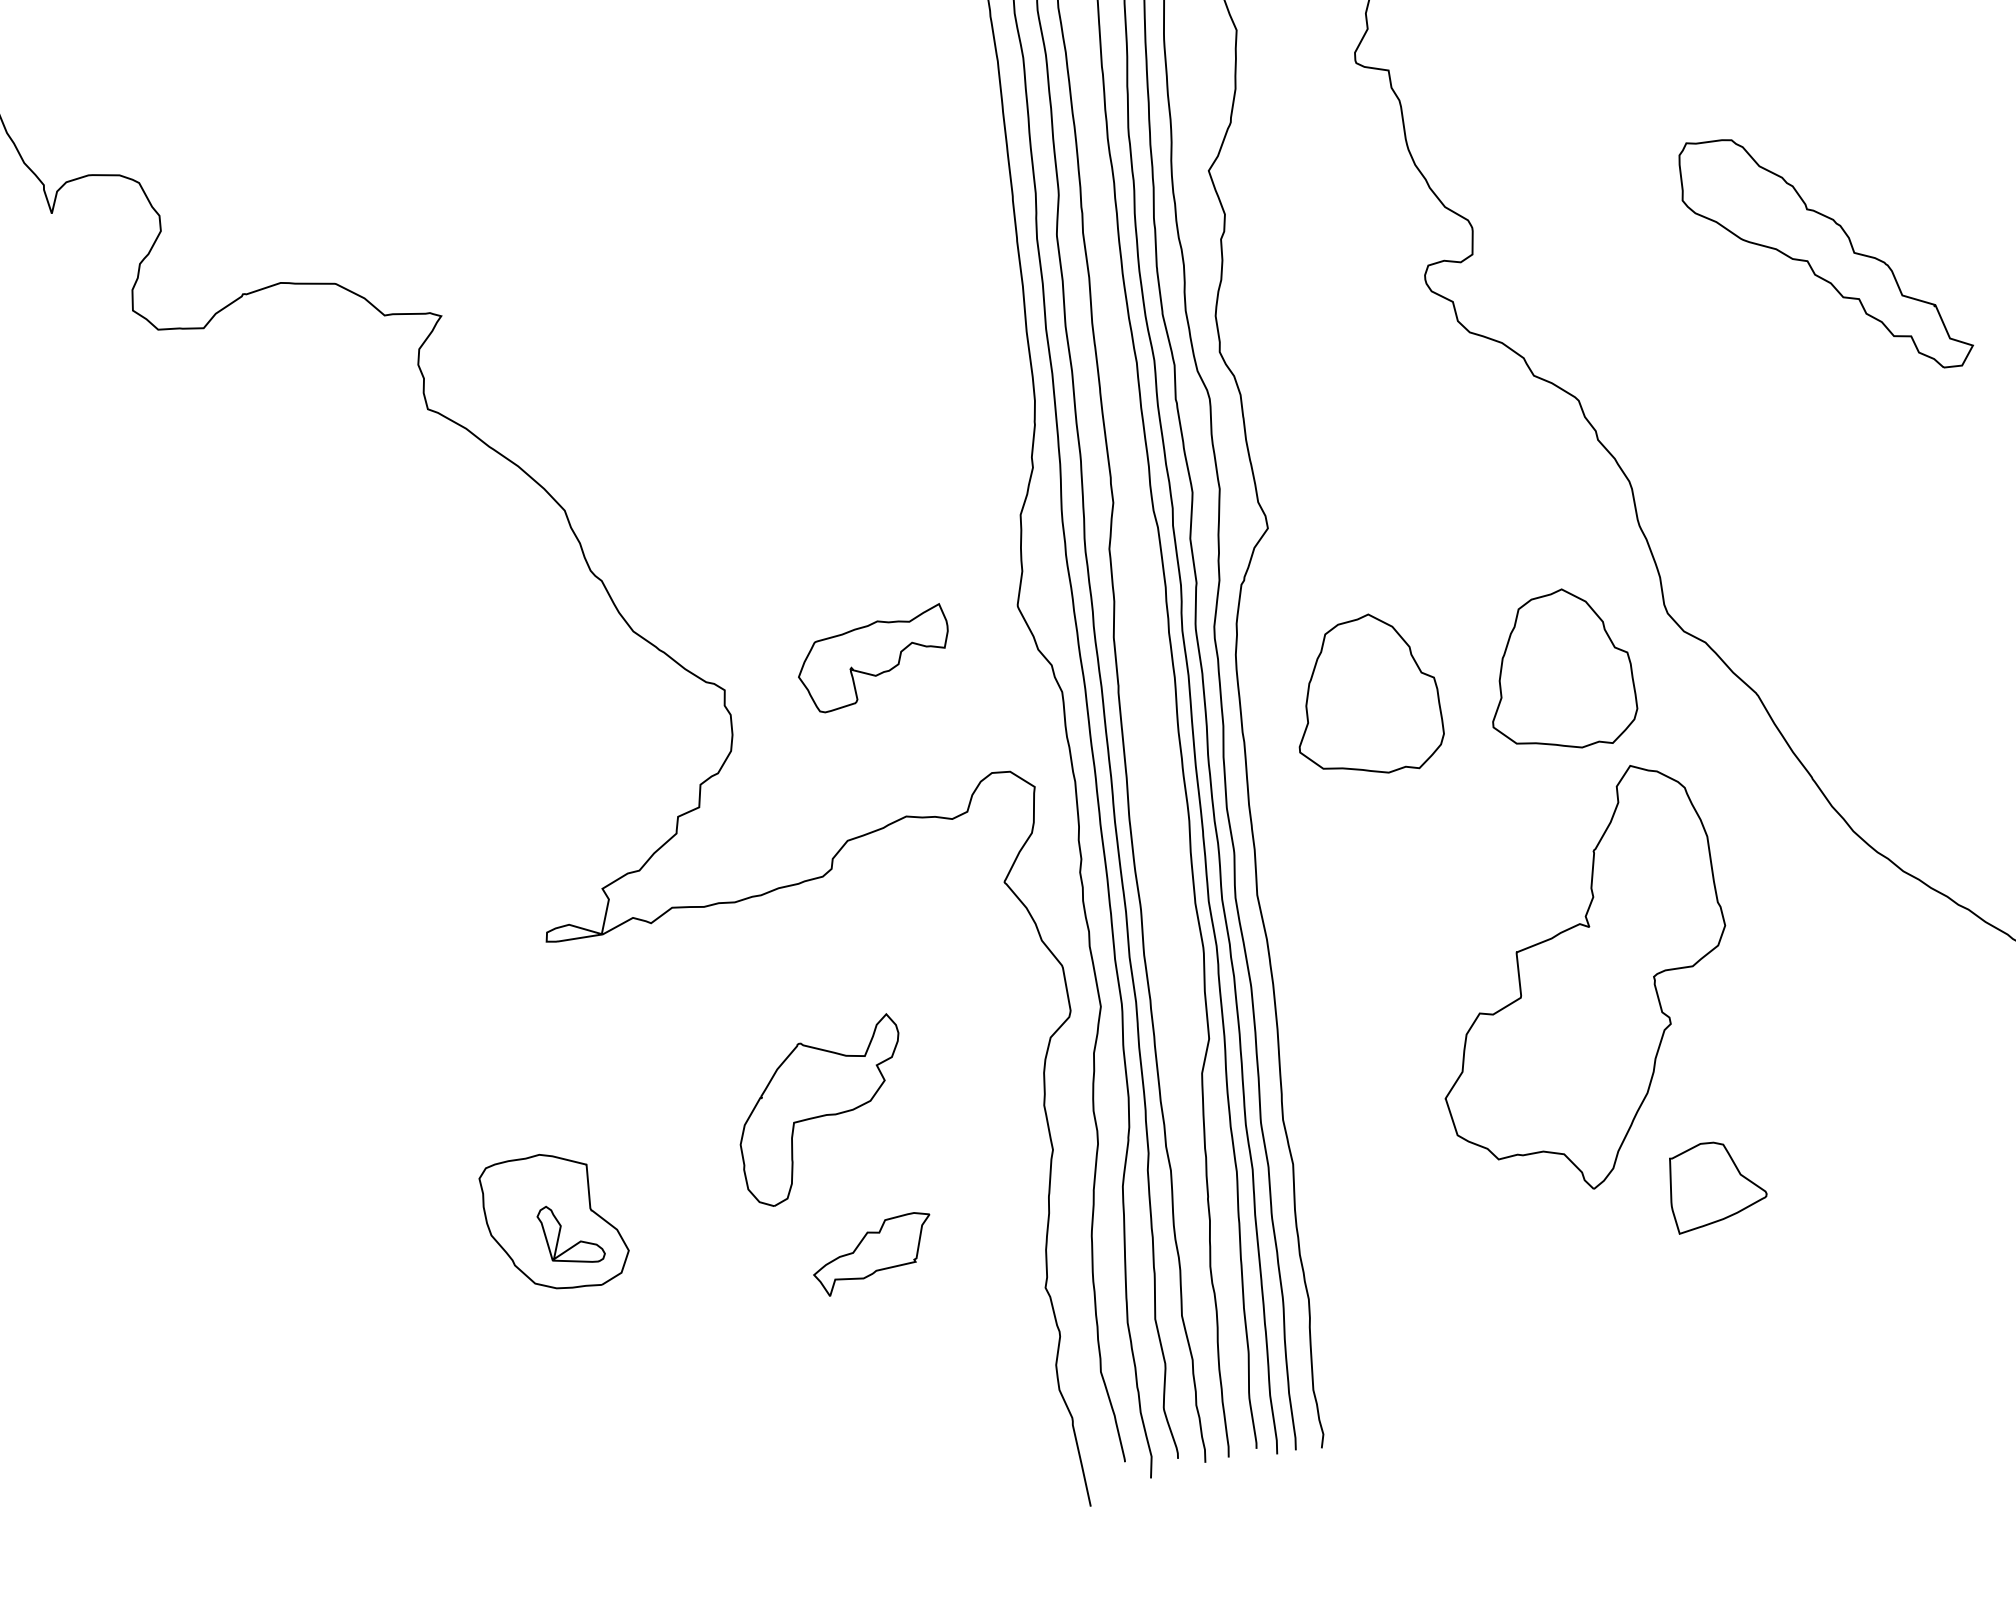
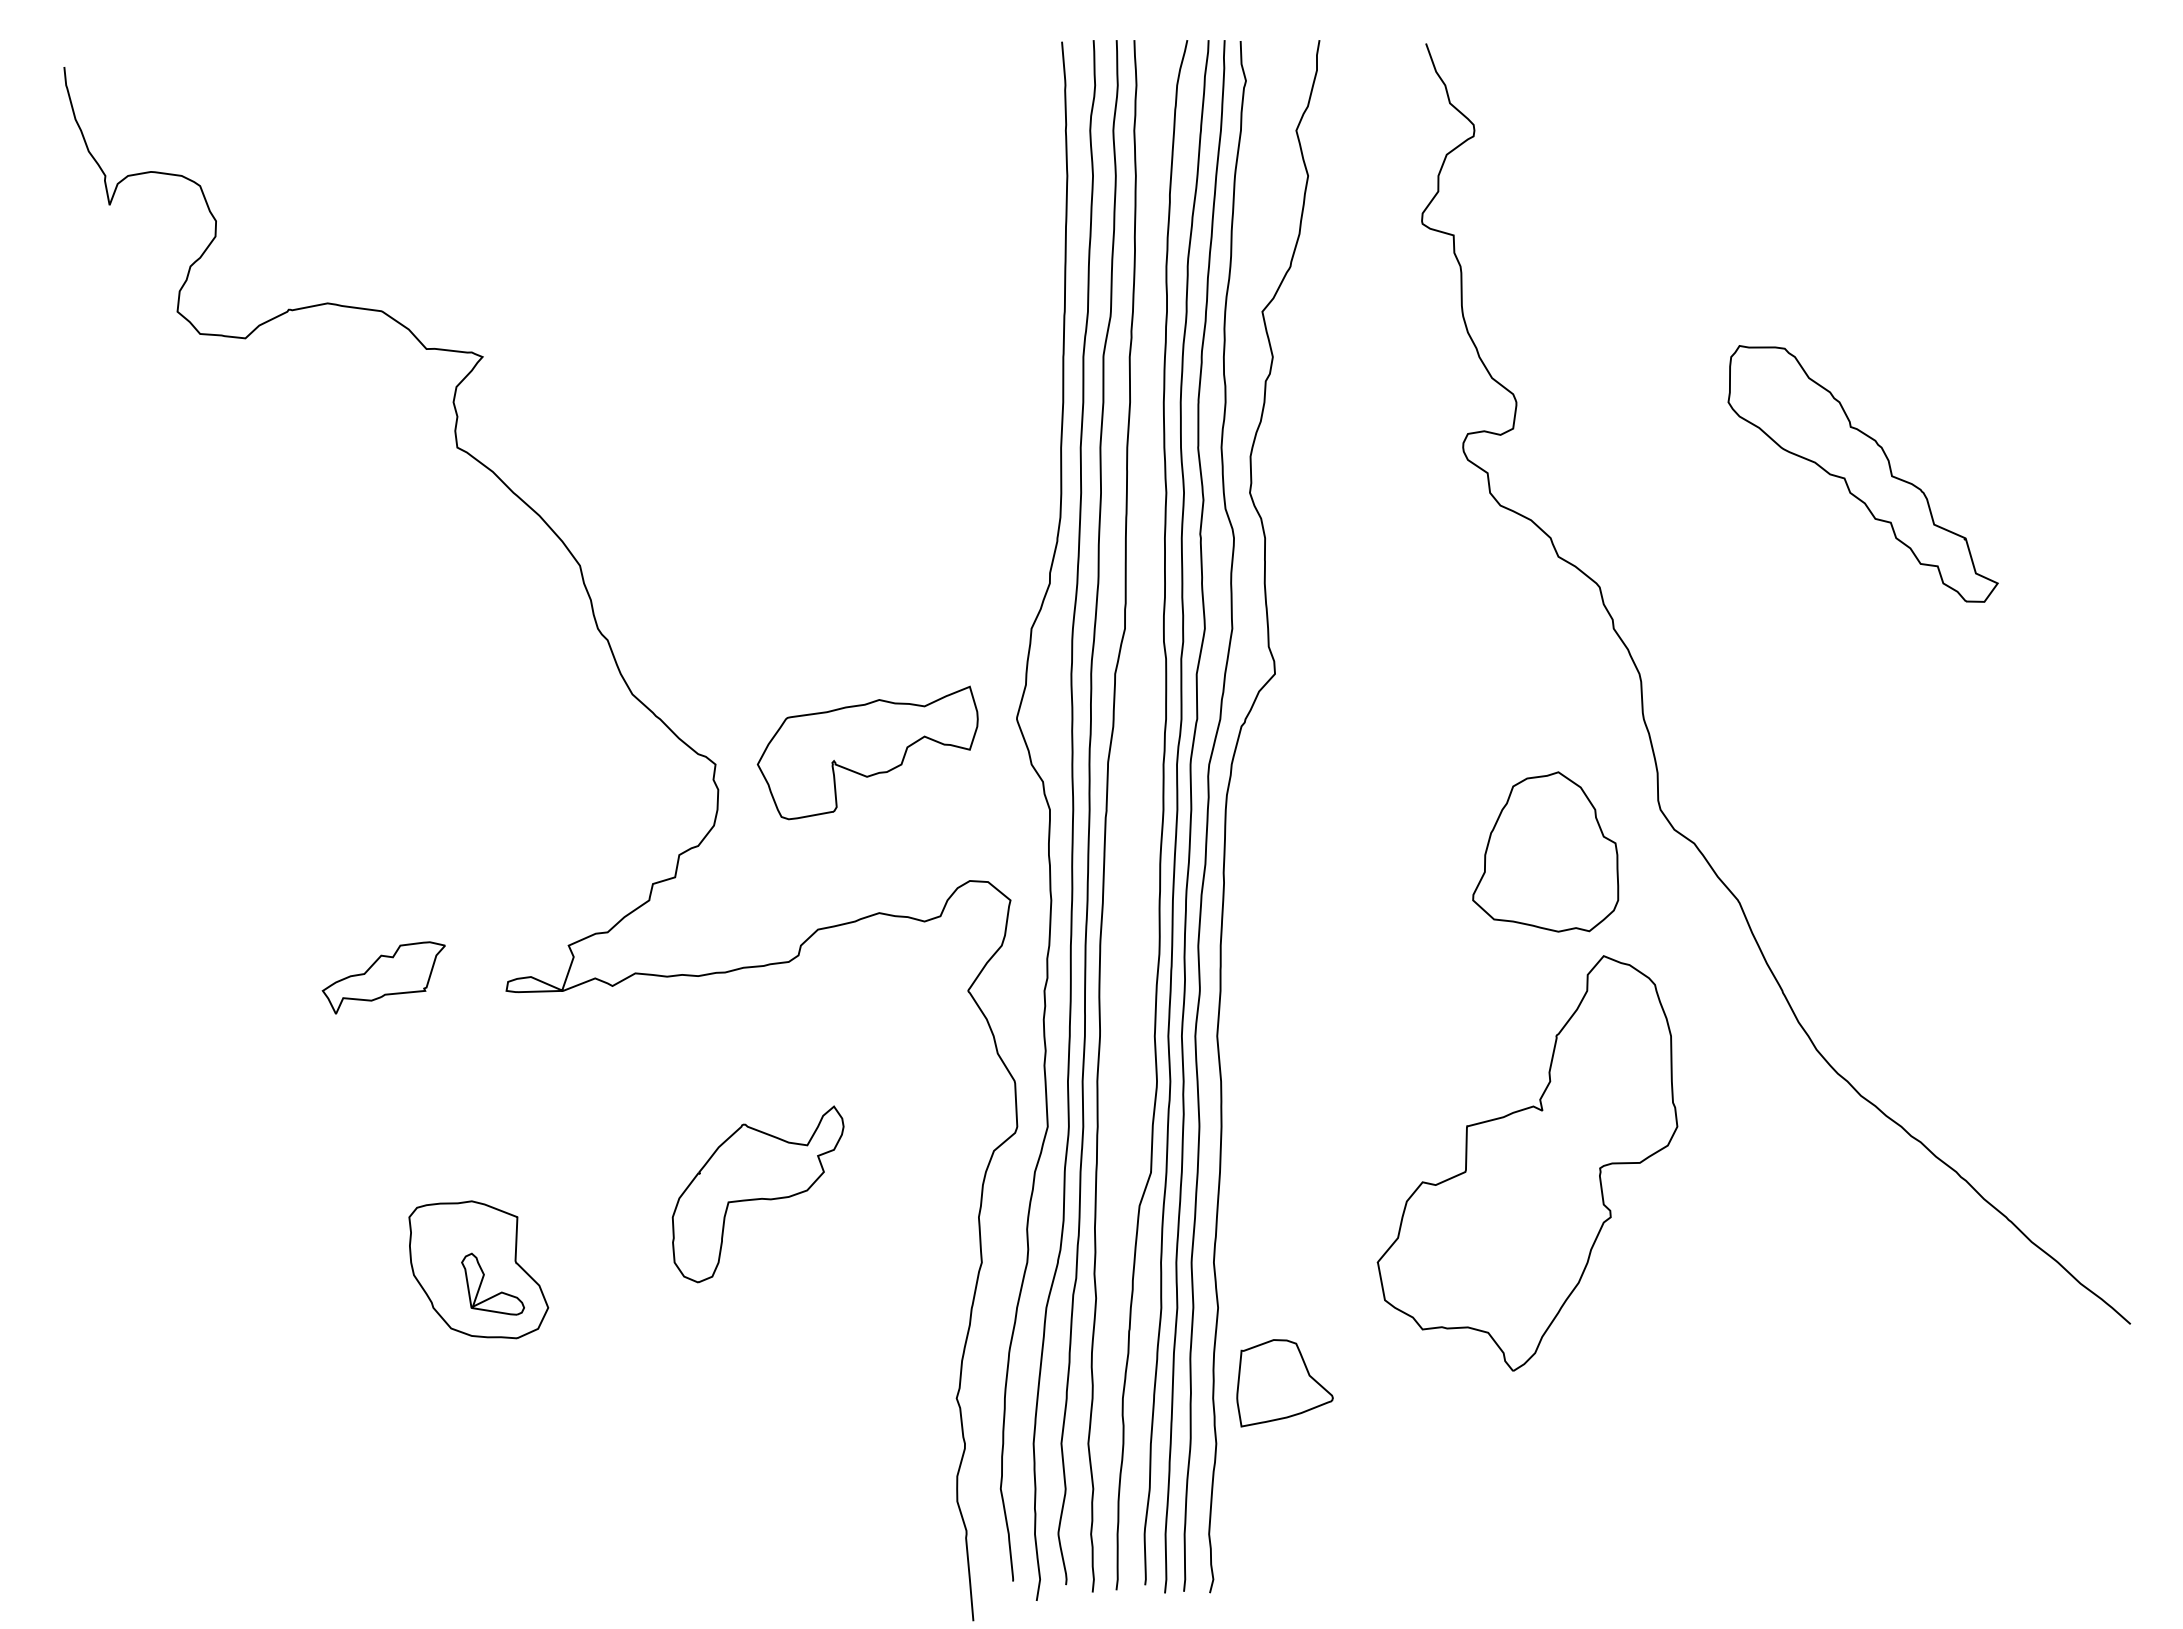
part: (873, 658) -> (867, 752), size x1.43
part: (1365, 694) -> (1350, 851), removed
part: (1716, 1185) -> (1284, 1383), moved
part: (872, 1253) -> (383, 977), moved

